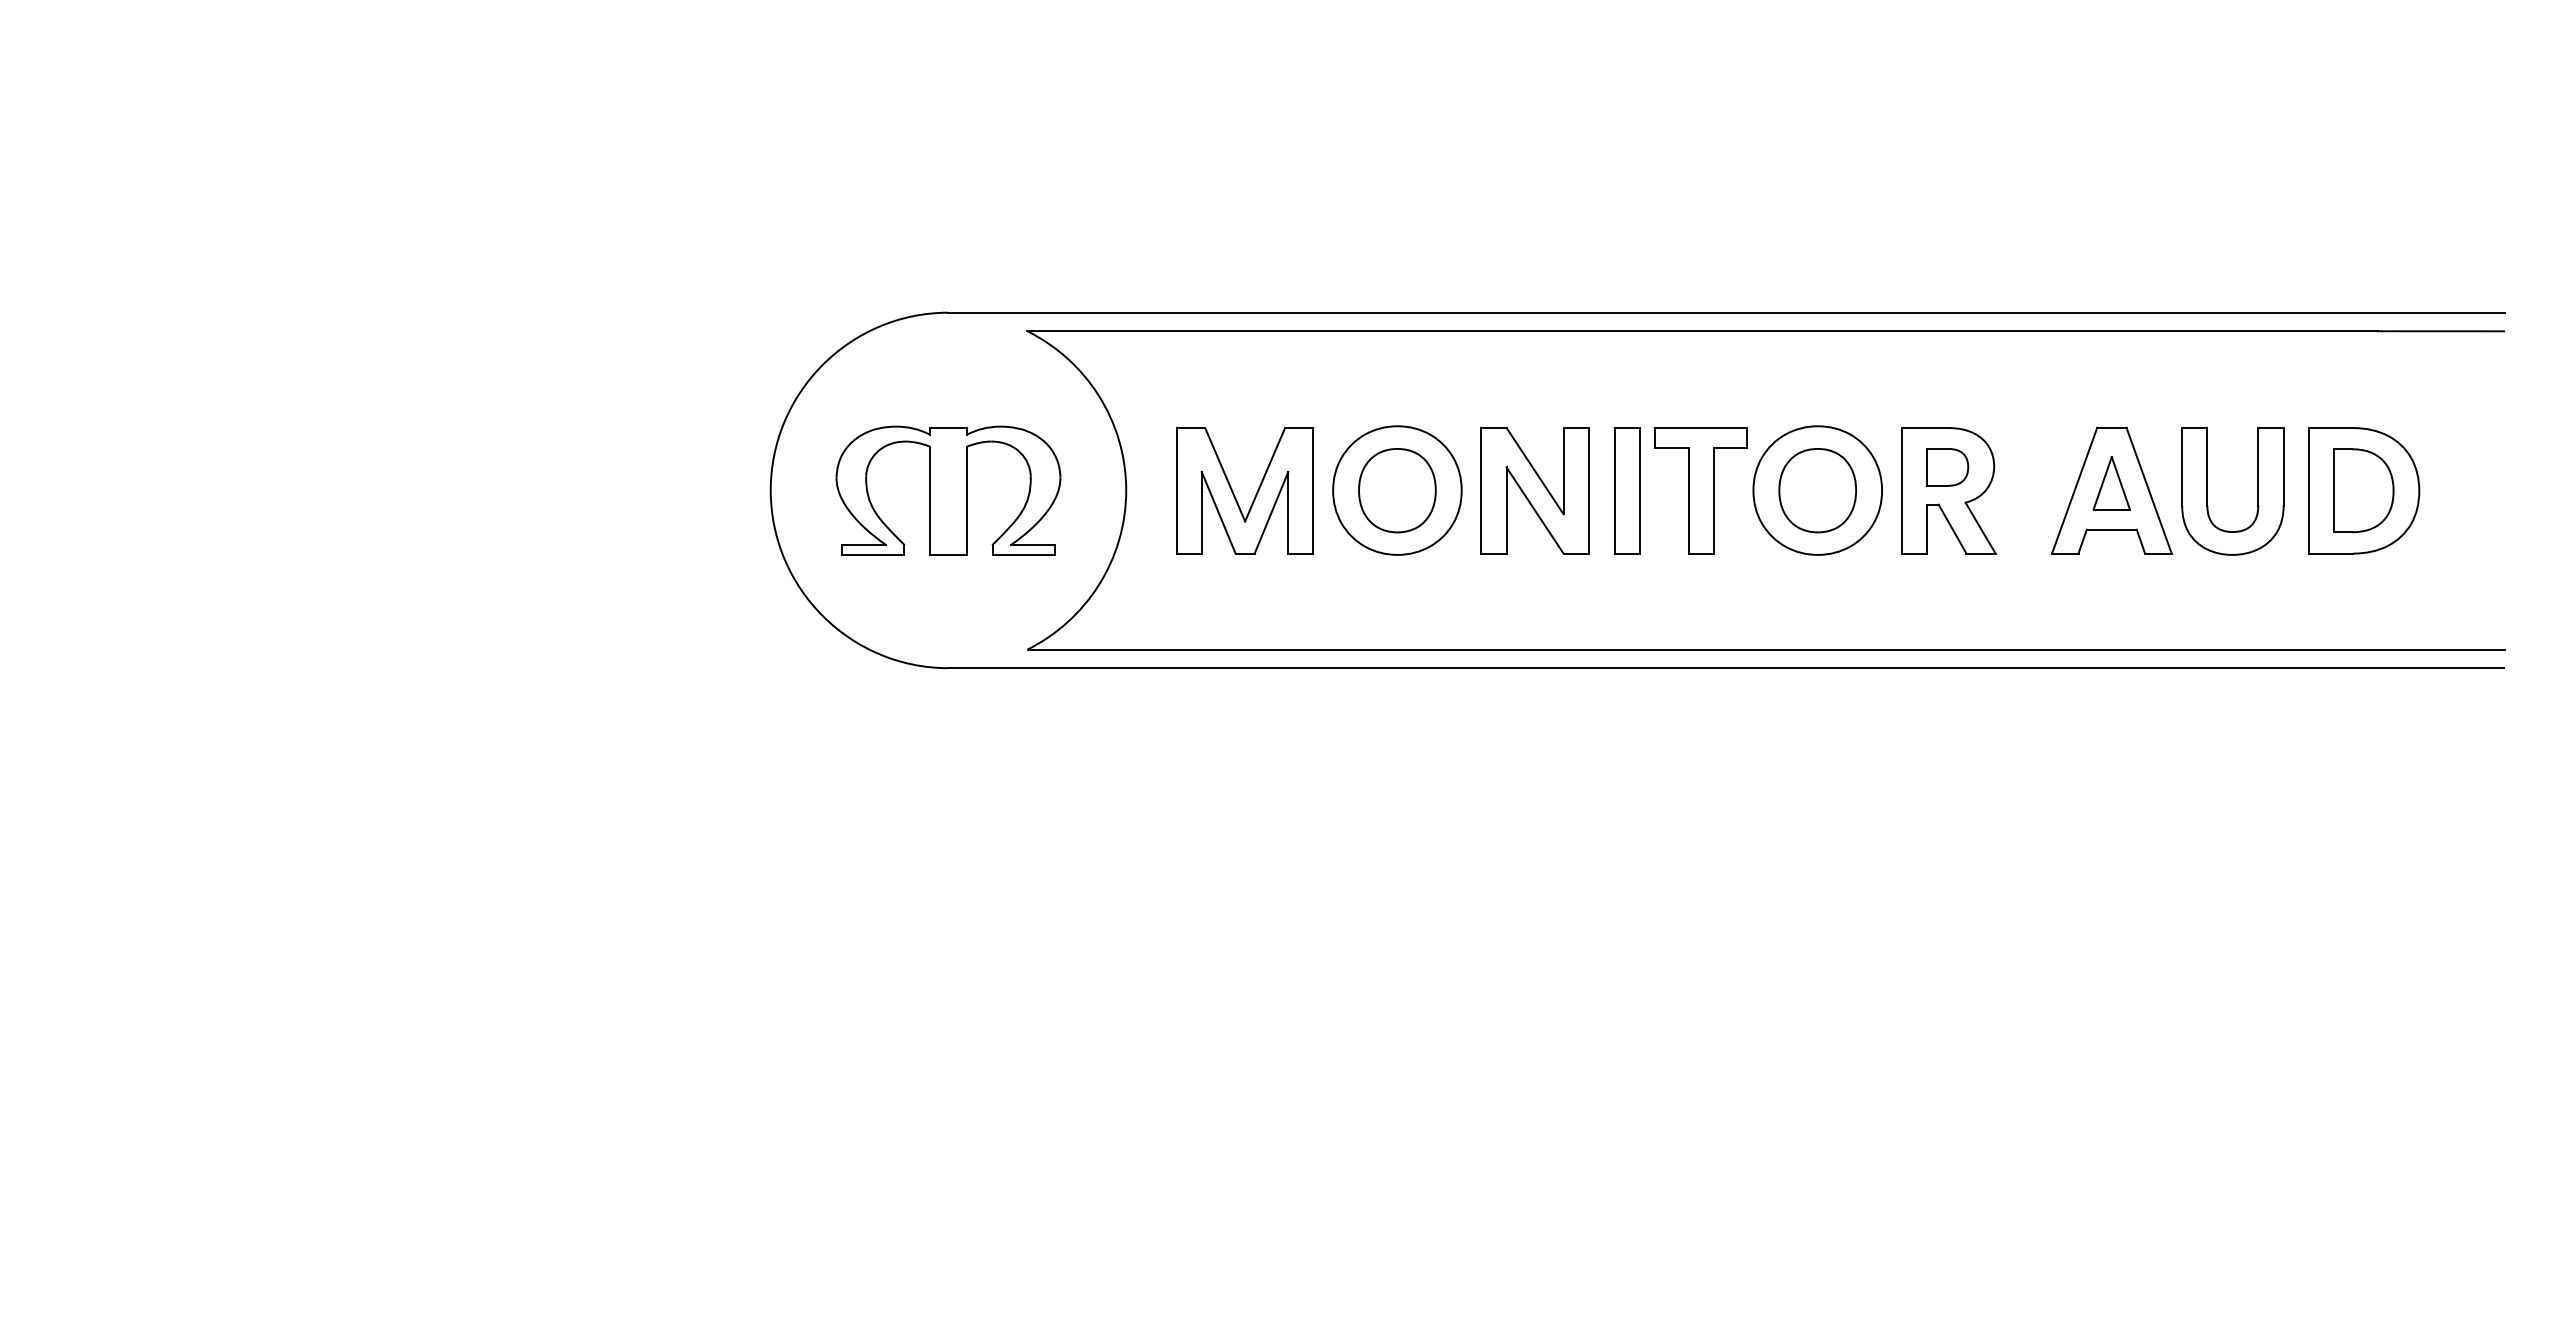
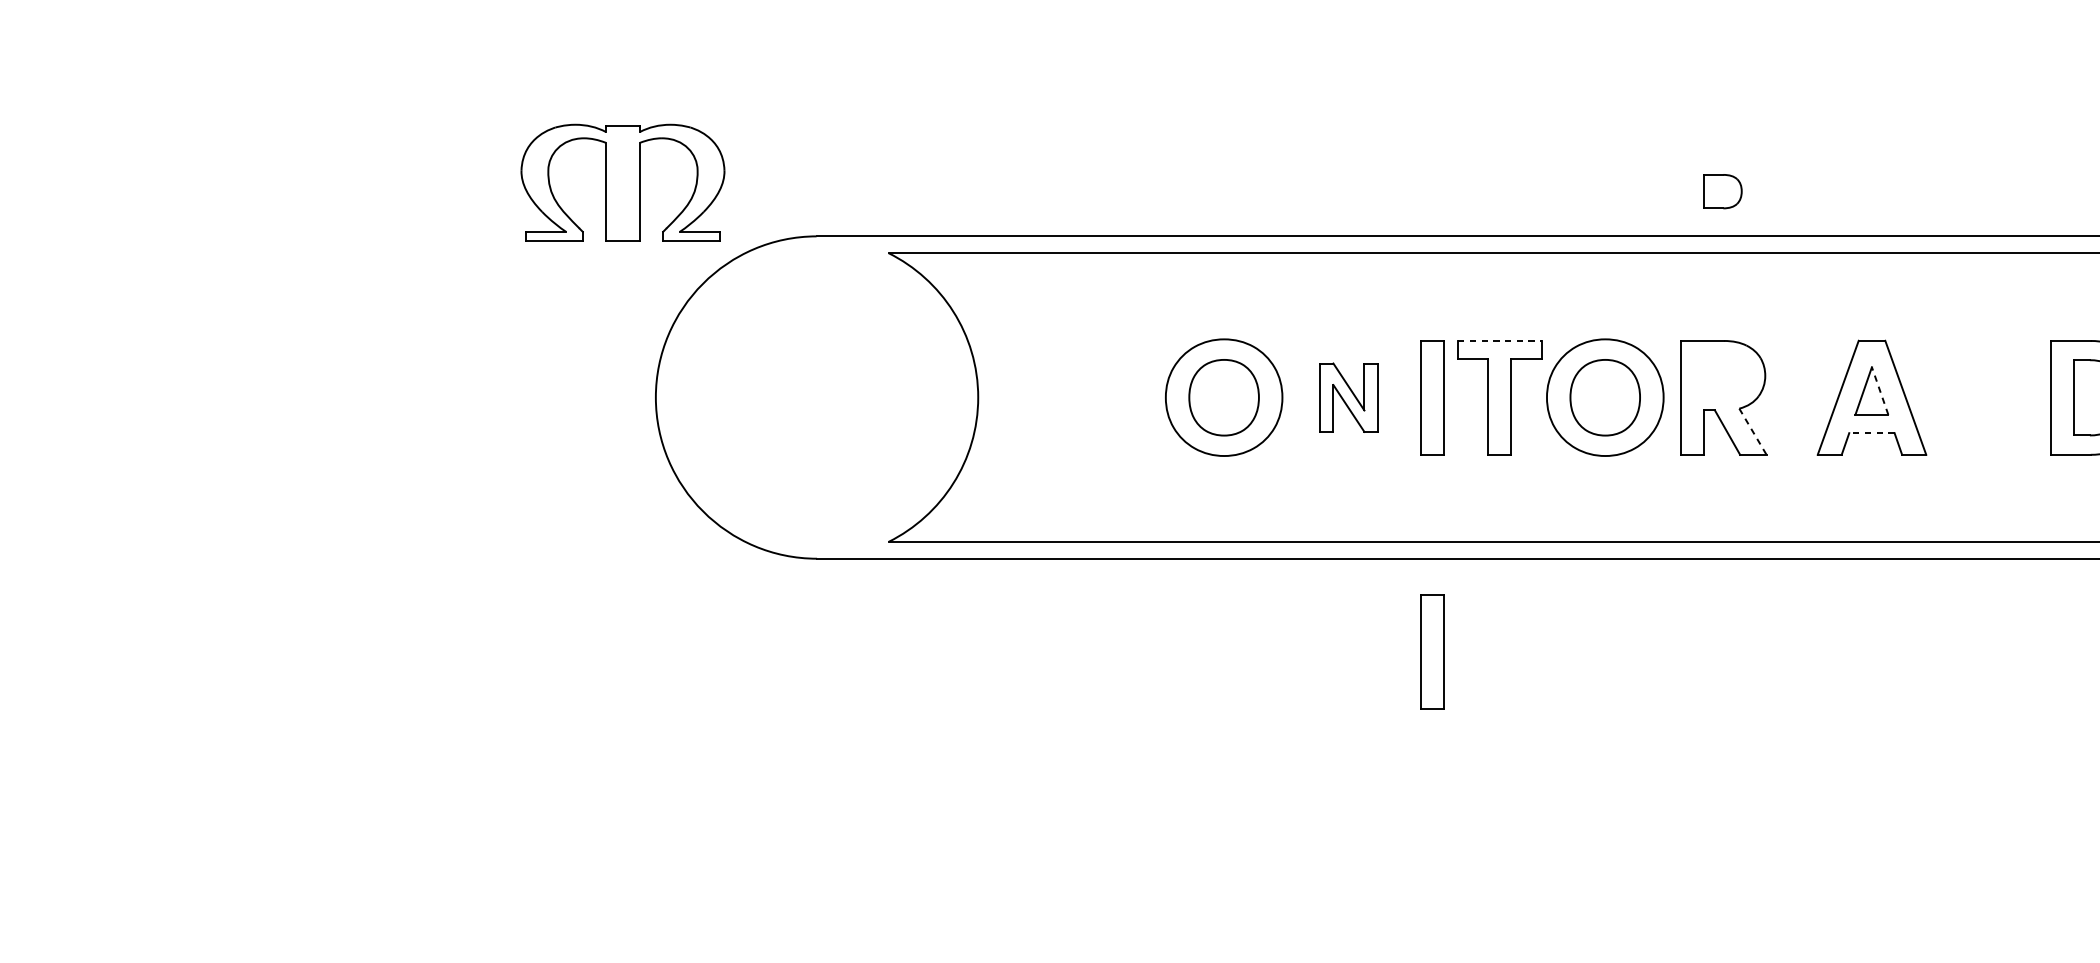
line: (1701, 428) -> (1499, 341), solid -> dashed
part: (1947, 467) -> (1722, 191), moved
line: (2120, 483) -> (1879, 391), solid -> dashed
part: (948, 490) -> (622, 182), moved
part: (1534, 490) -> (1348, 397), size x0.6
part: (2207, 491) -> (1958, 398), removed
part: (1235, 495) -> (1077, 402), removed
line: (1980, 528) -> (1752, 432), solid -> dashed
line: (2111, 529) -> (1871, 432), solid -> dashed
part: (1627, 770) -> (1432, 651), added

